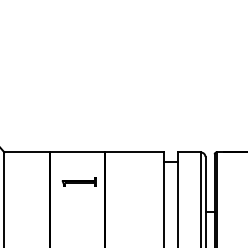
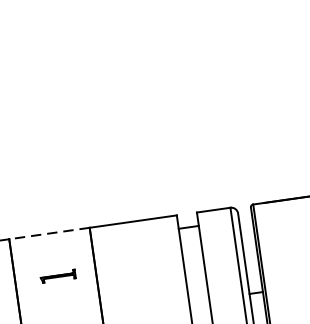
line: (77, 152) -> (49, 233), solid -> dashed
part: (78, 181) -> (56, 275), size x0.7

